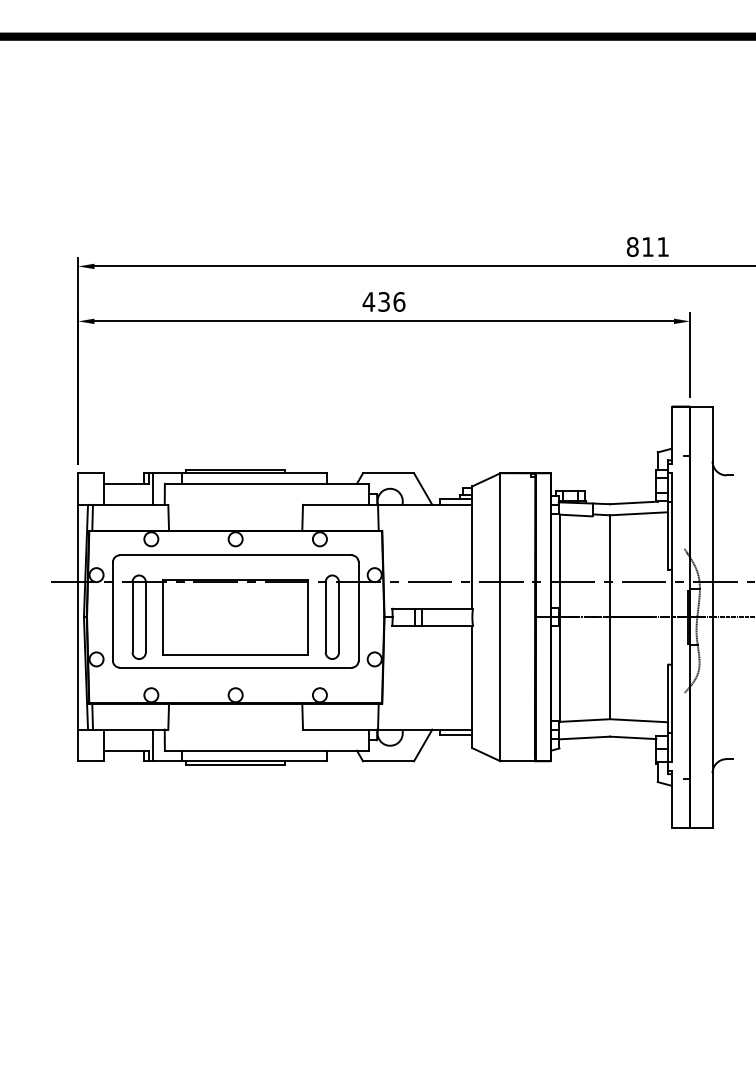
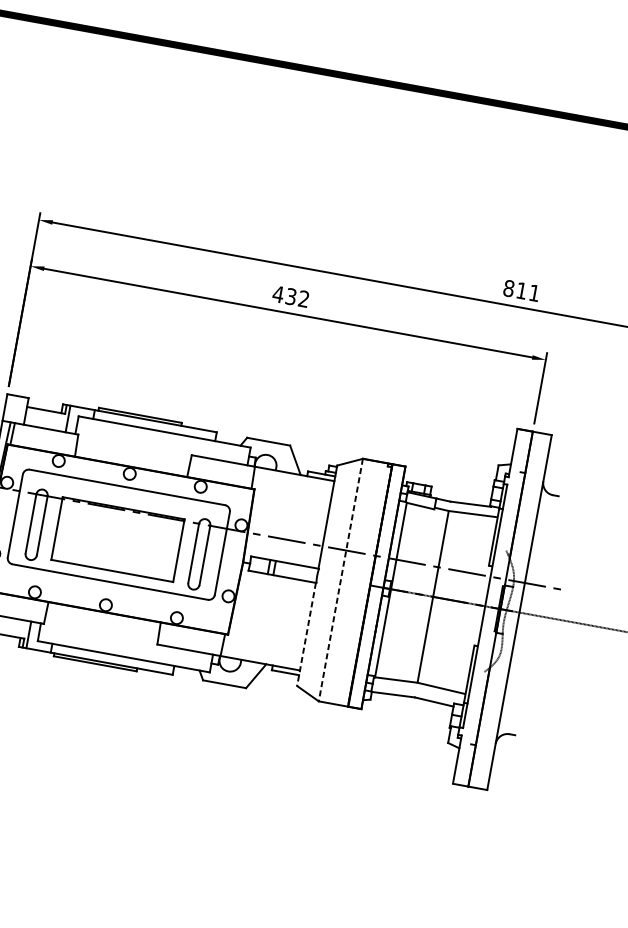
text: (399, 301) -> (304, 298), 436 -> 432
line: (500, 617) -> (340, 580), solid -> dashed
line: (472, 687) -> (306, 634), solid -> dashed

